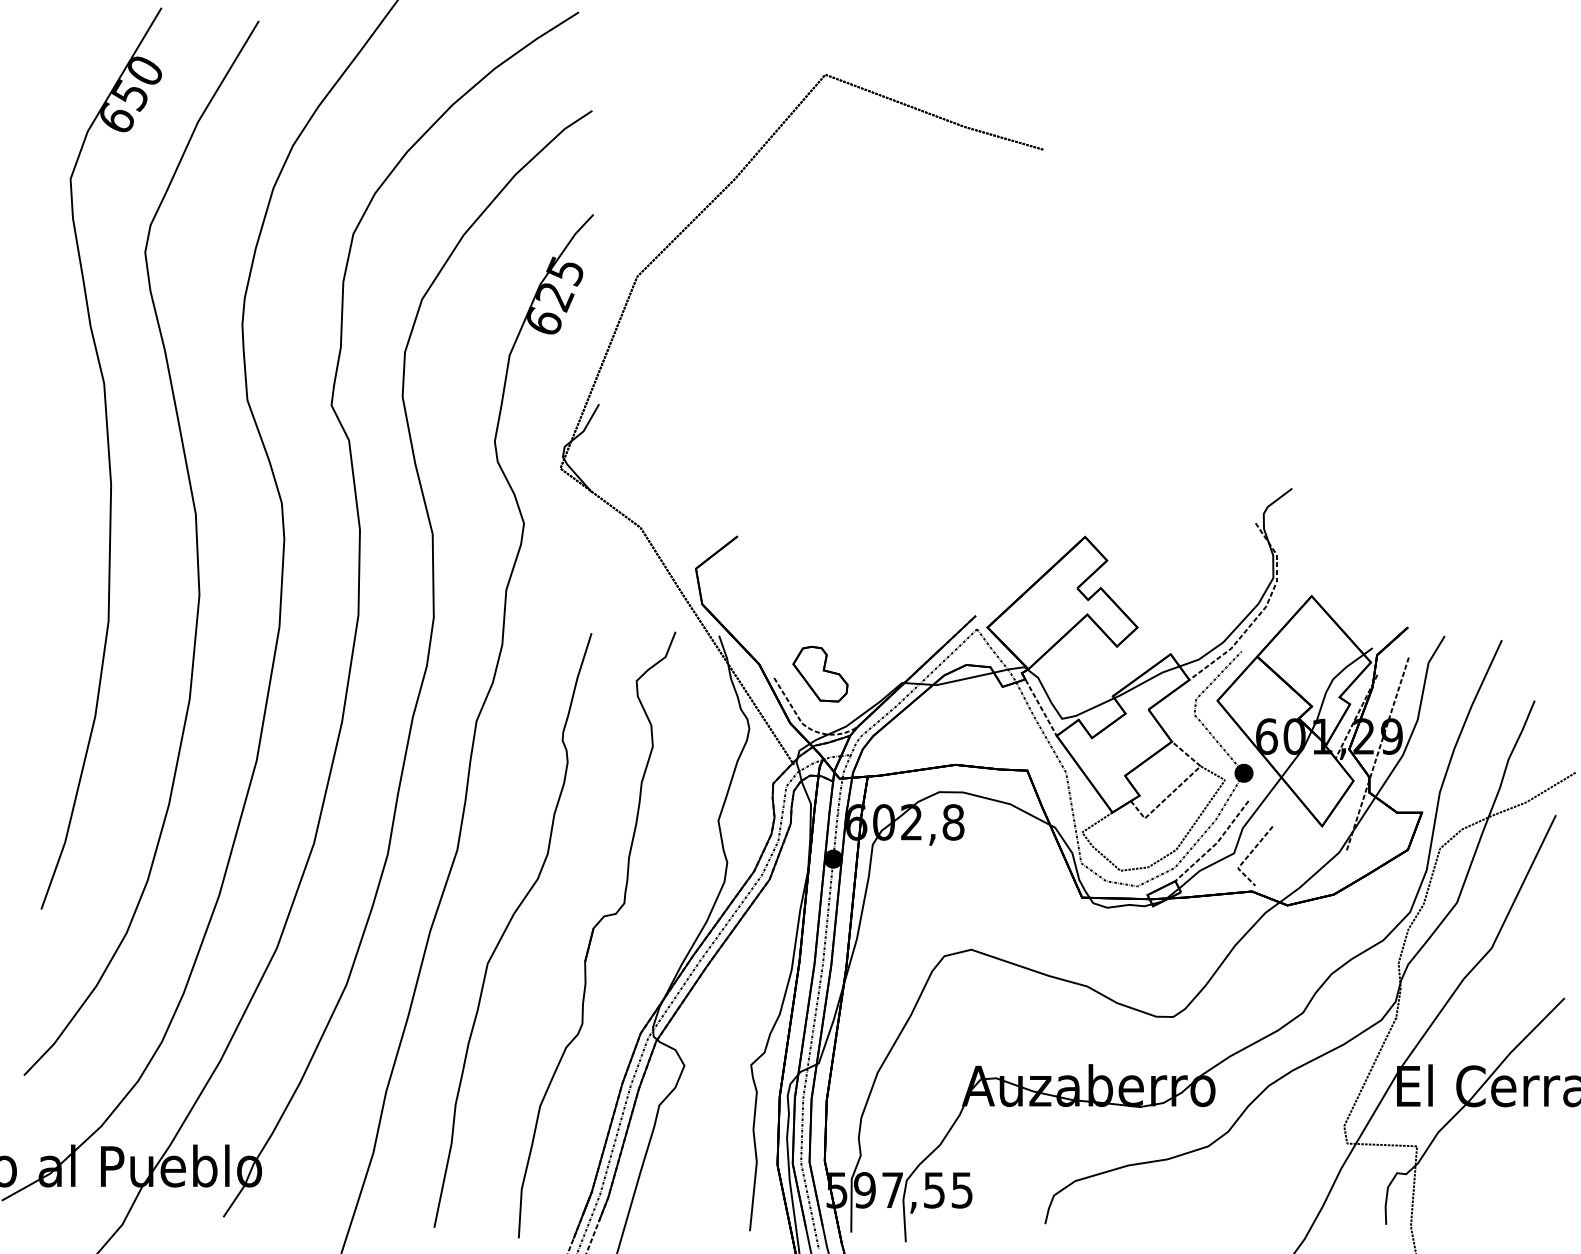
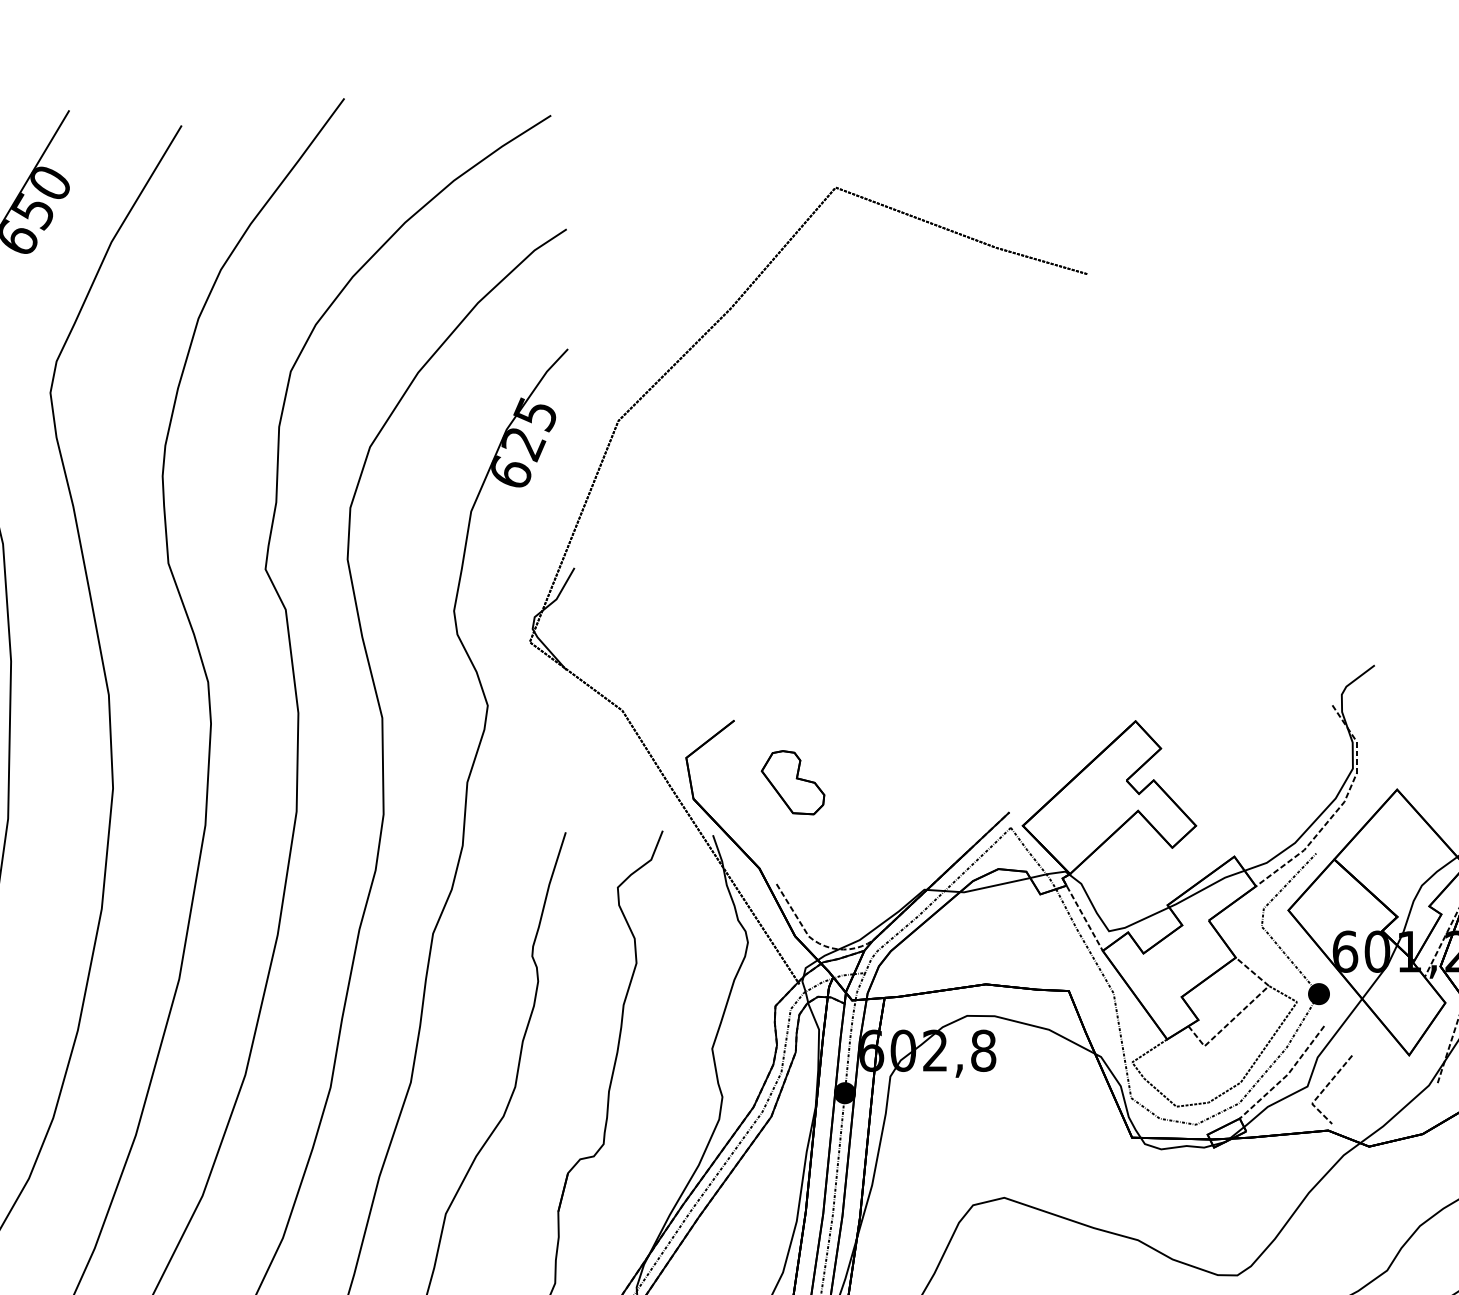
part: (820, 673) -> (793, 781), moved

